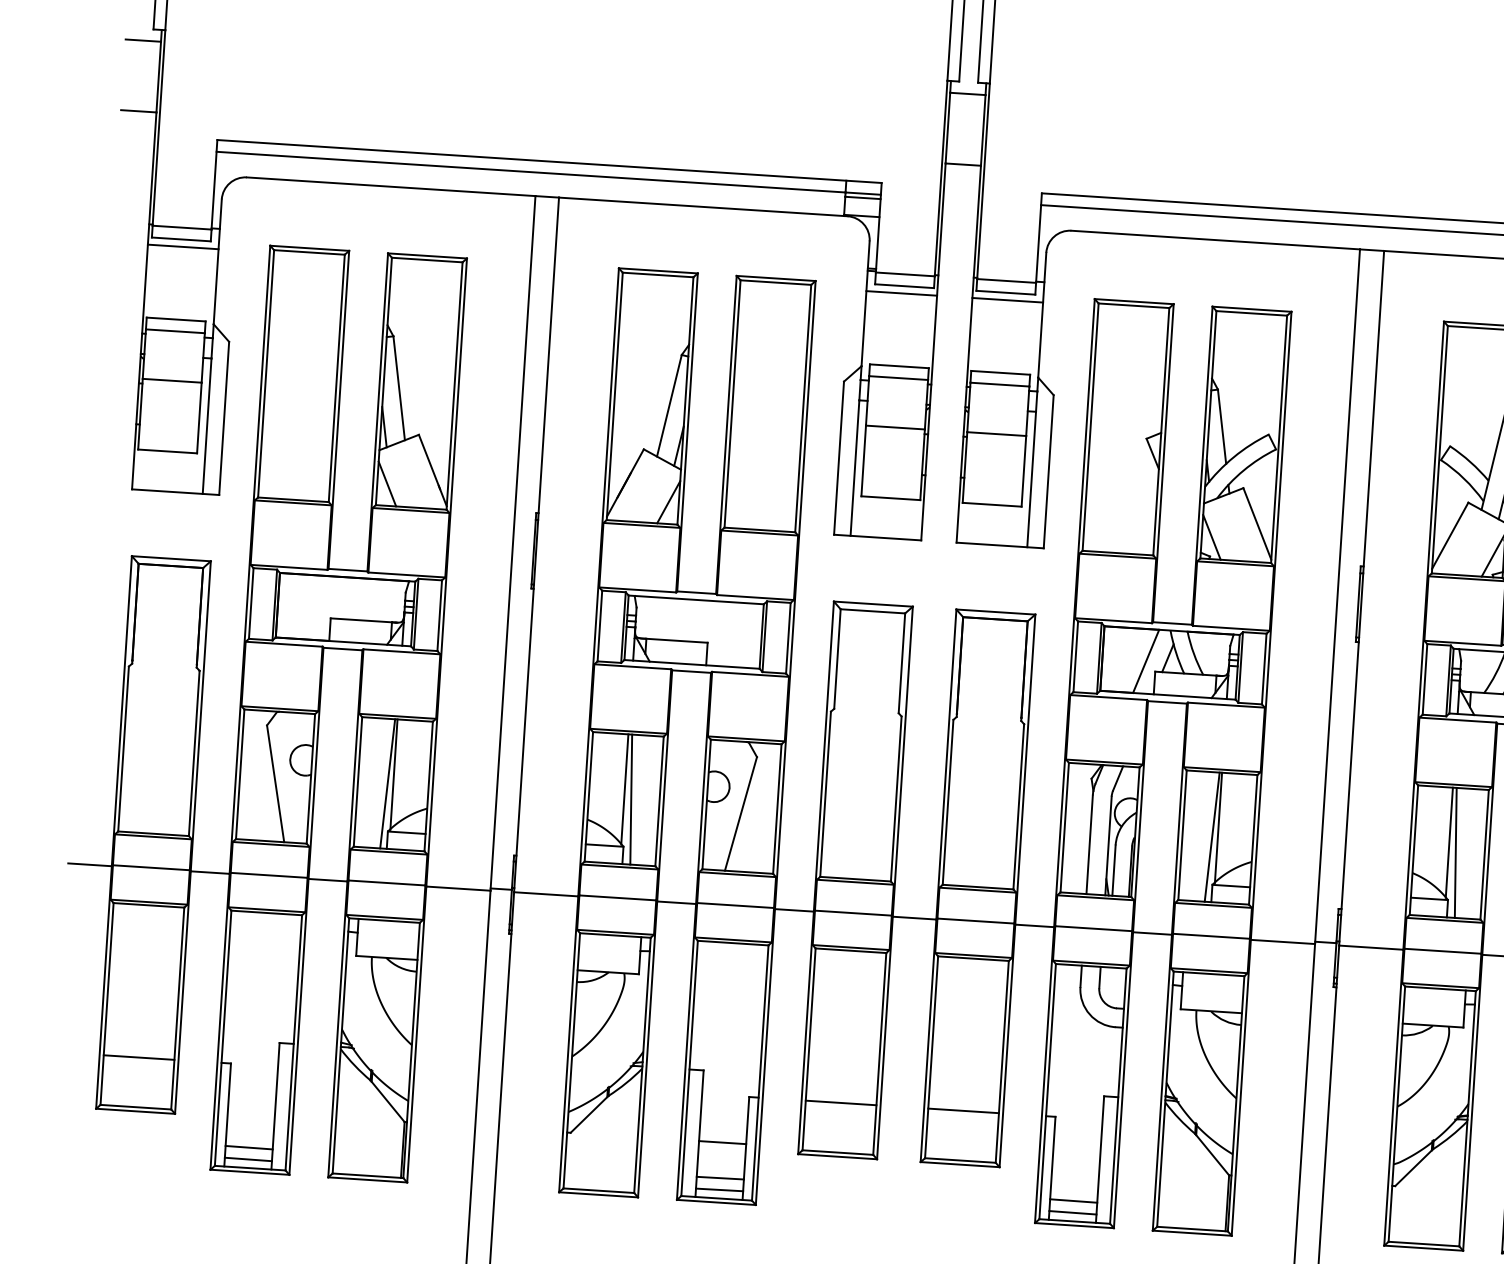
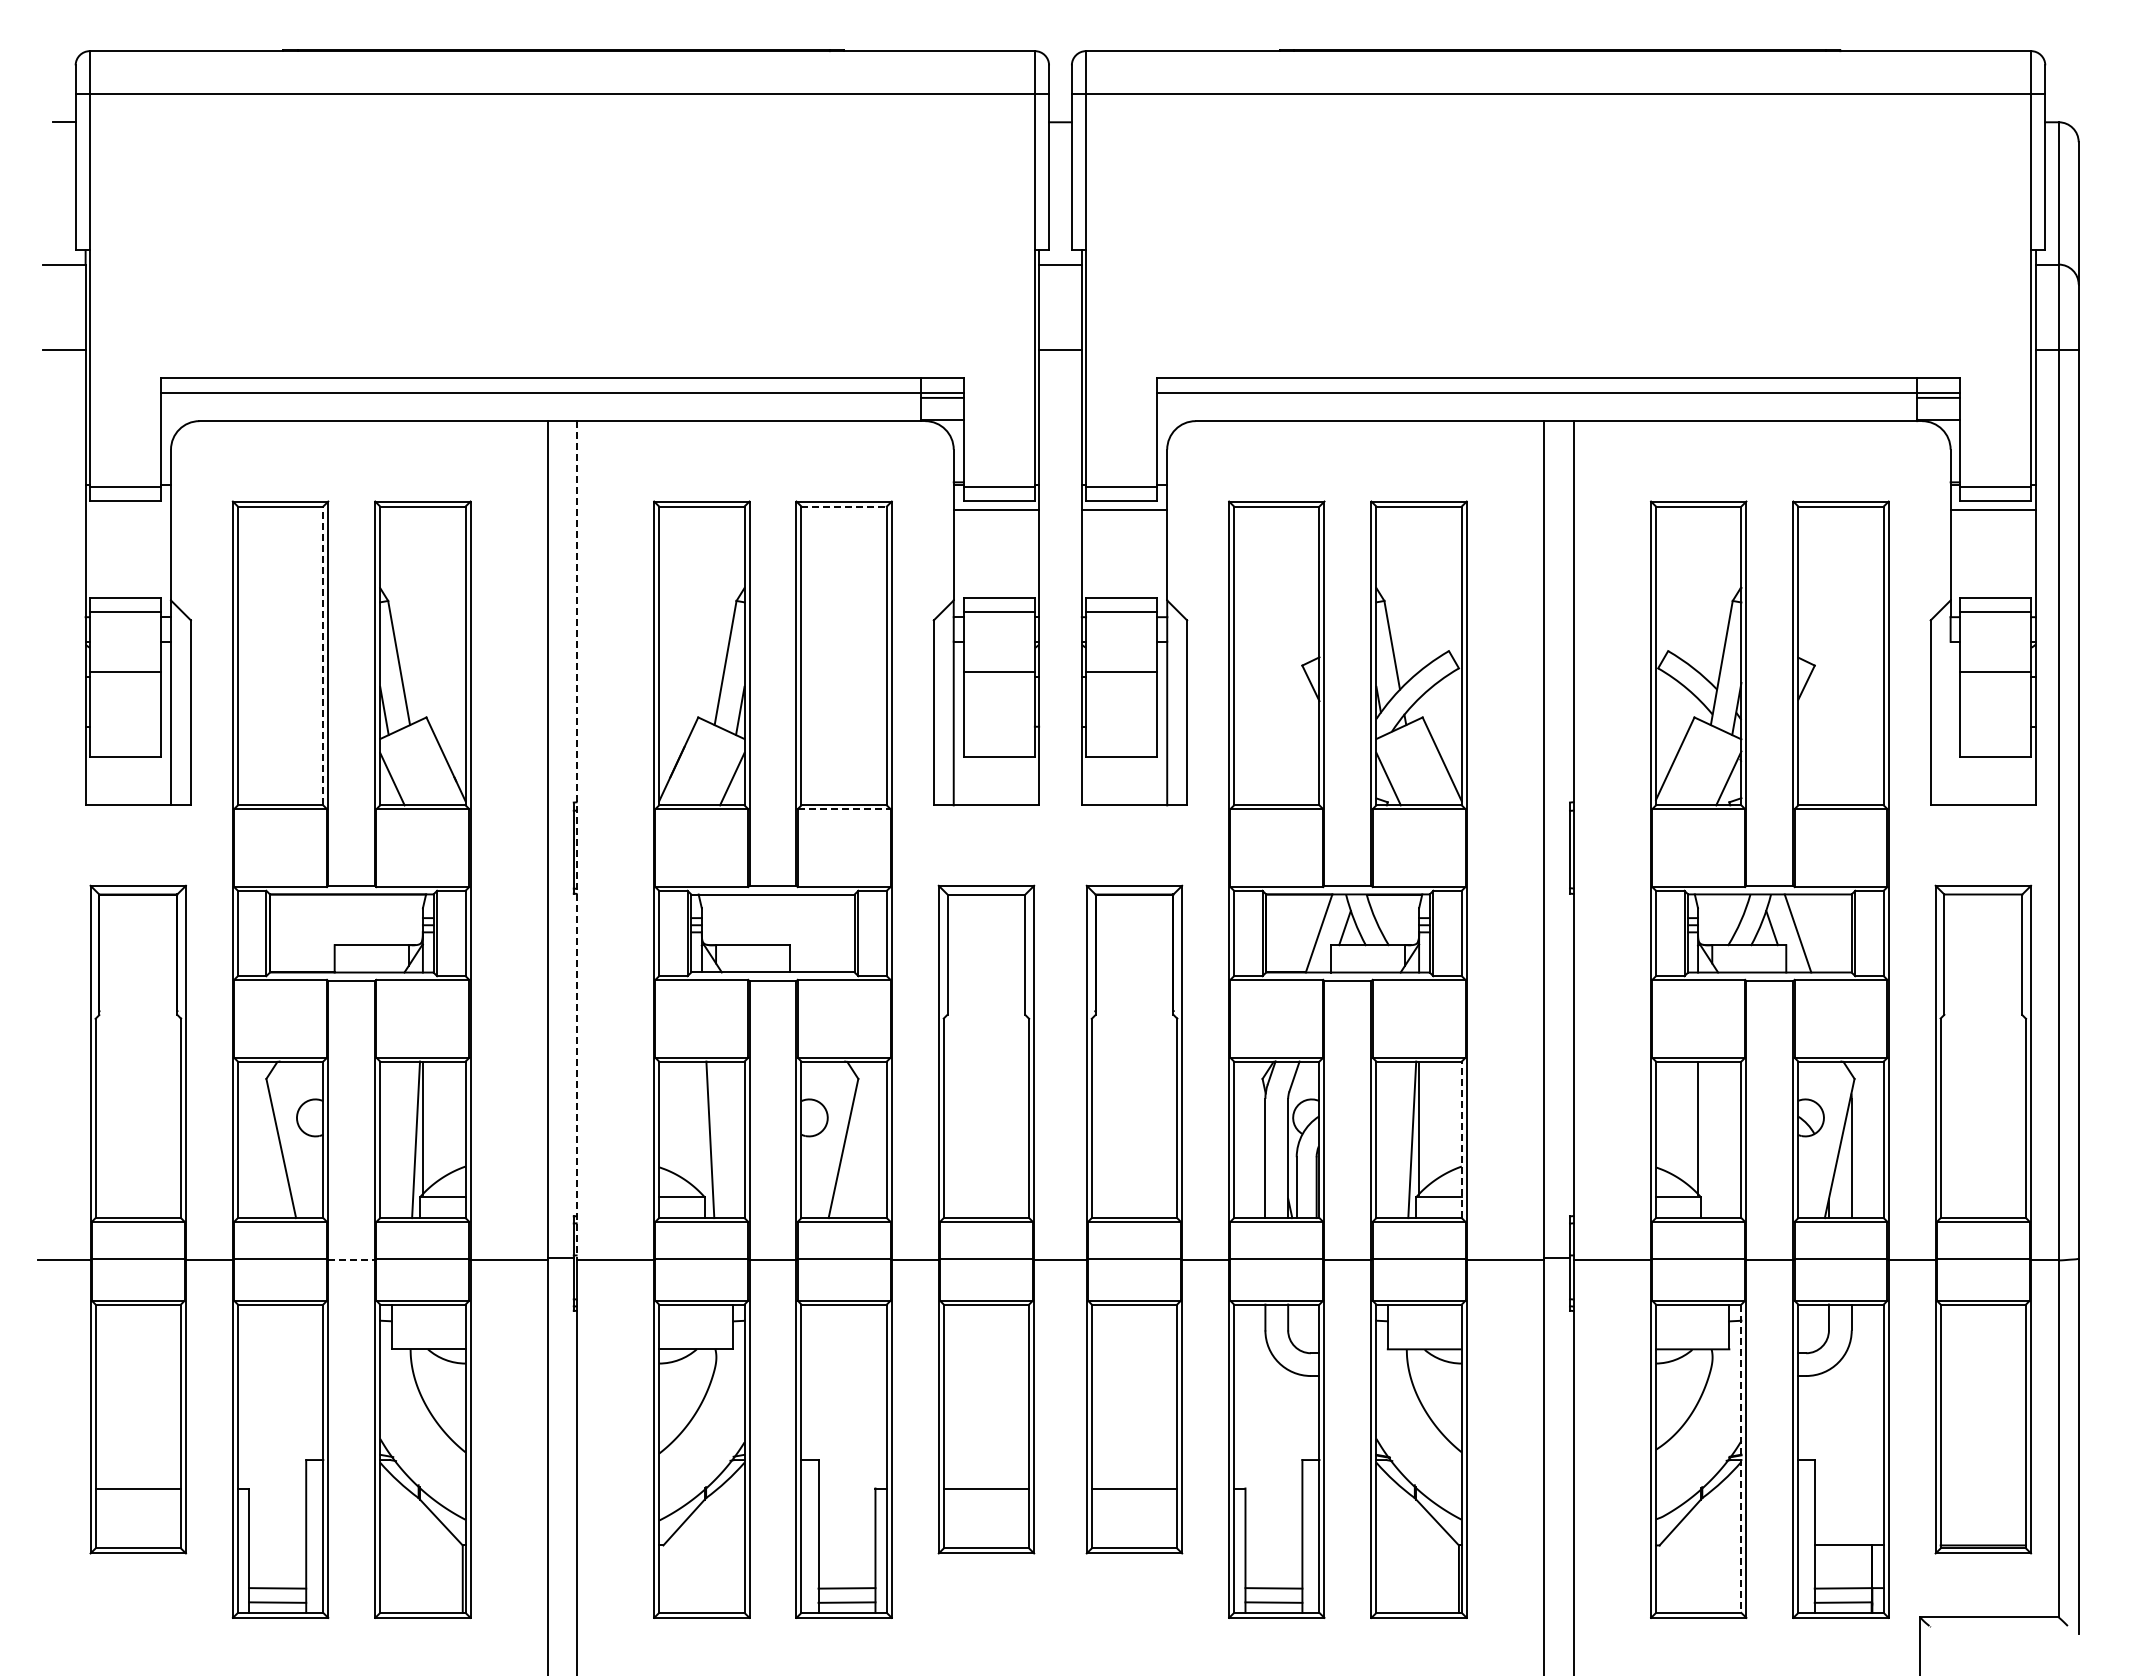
line: (183, 246) -> (128, 509), removed
line: (776, 282) -> (844, 506), solid -> dashed
line: (336, 378) -> (323, 655), solid -> dashed
line: (759, 533) -> (844, 809), solid -> dashed
line: (536, 544) -> (576, 840), solid -> dashed
line: (624, 788) -> (701, 1127), removed
line: (1252, 839) -> (1461, 1139), solid -> dashed
line: (1455, 852) -> (1706, 1139), removed
line: (328, 880) -> (352, 1260), solid -> dashed
line: (1467, 1119) -> (1741, 1459), solid -> dashed
line: (722, 1142) -> (846, 1545), removed

